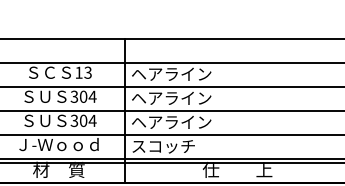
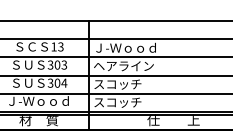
text: (173, 73) -> (125, 47), ヘアライン -> Ｊ-Ｗｏｏｄ
text: (92, 96) -> (64, 64), 304 -> 303
text: (171, 122) -> (123, 84), ヘアライン -> スコッチ

